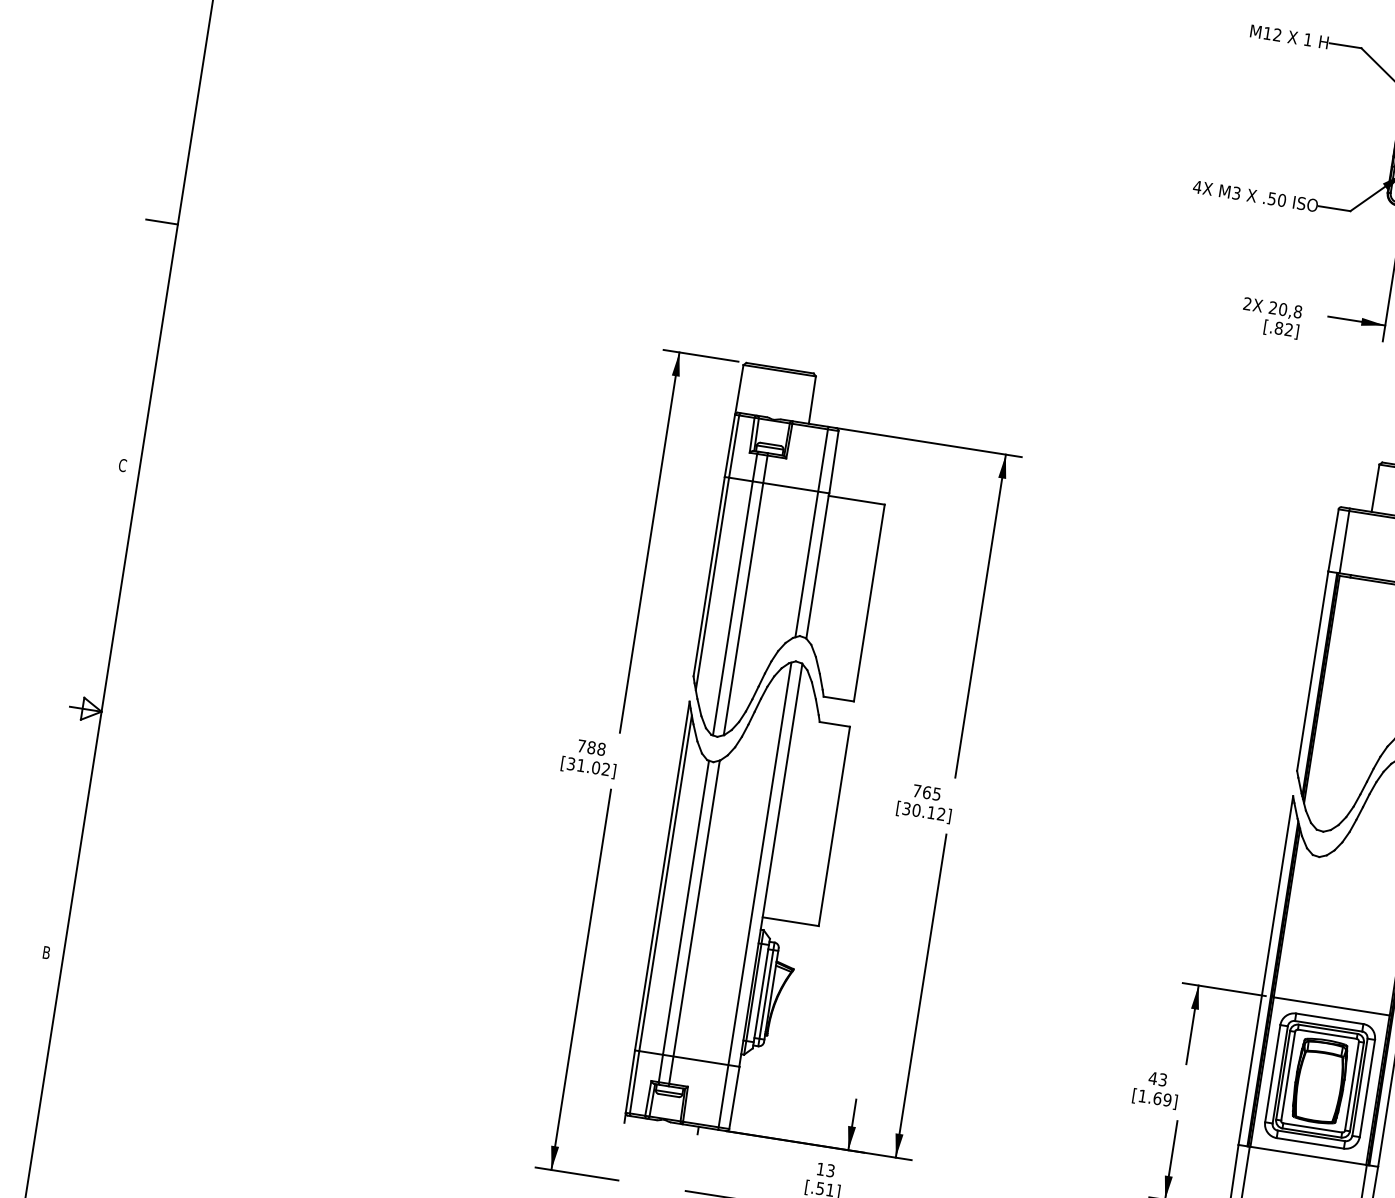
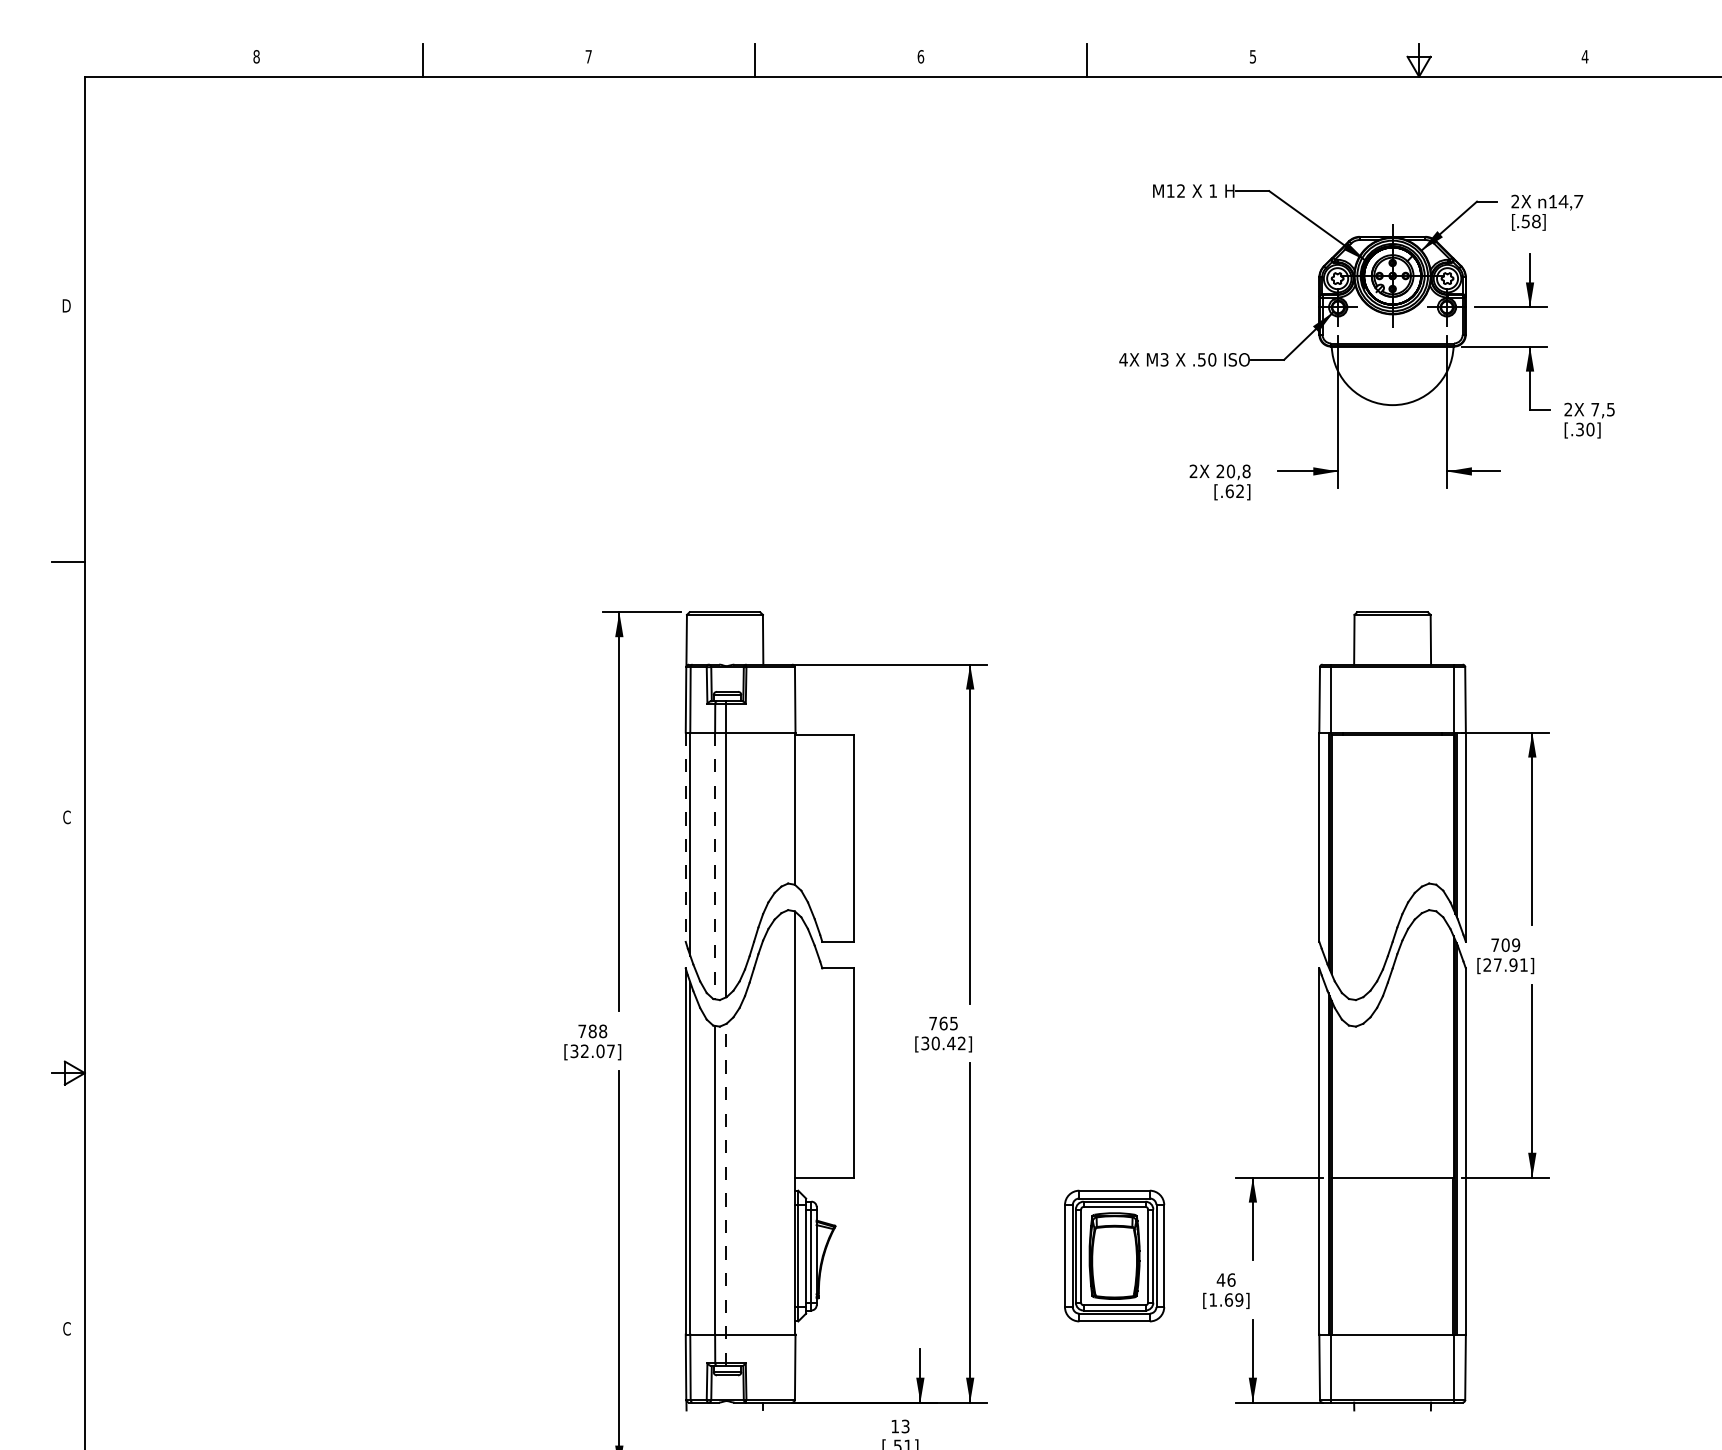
text: (1278, 327) -> (1229, 490), [.82] -> [.62]
line: (811, 531) -> (783, 774), removed
line: (708, 576) -> (685, 837), solid -> dashed
line: (733, 608) -> (715, 866), solid -> dashed
text: (593, 766) -> (597, 1050), [31.02] -> [32.07]
text: (931, 812) -> (951, 1043), [30.12] -> [30.42]
line: (754, 896) -> (783, 1157), removed
line: (694, 923) -> (726, 1194), solid -> dashed
text: (46, 952) -> (66, 1328), B -> C
text: (1163, 1079) -> (1231, 1279), 43 -> 46
part: (1320, 1080) -> (1114, 1255), moved

